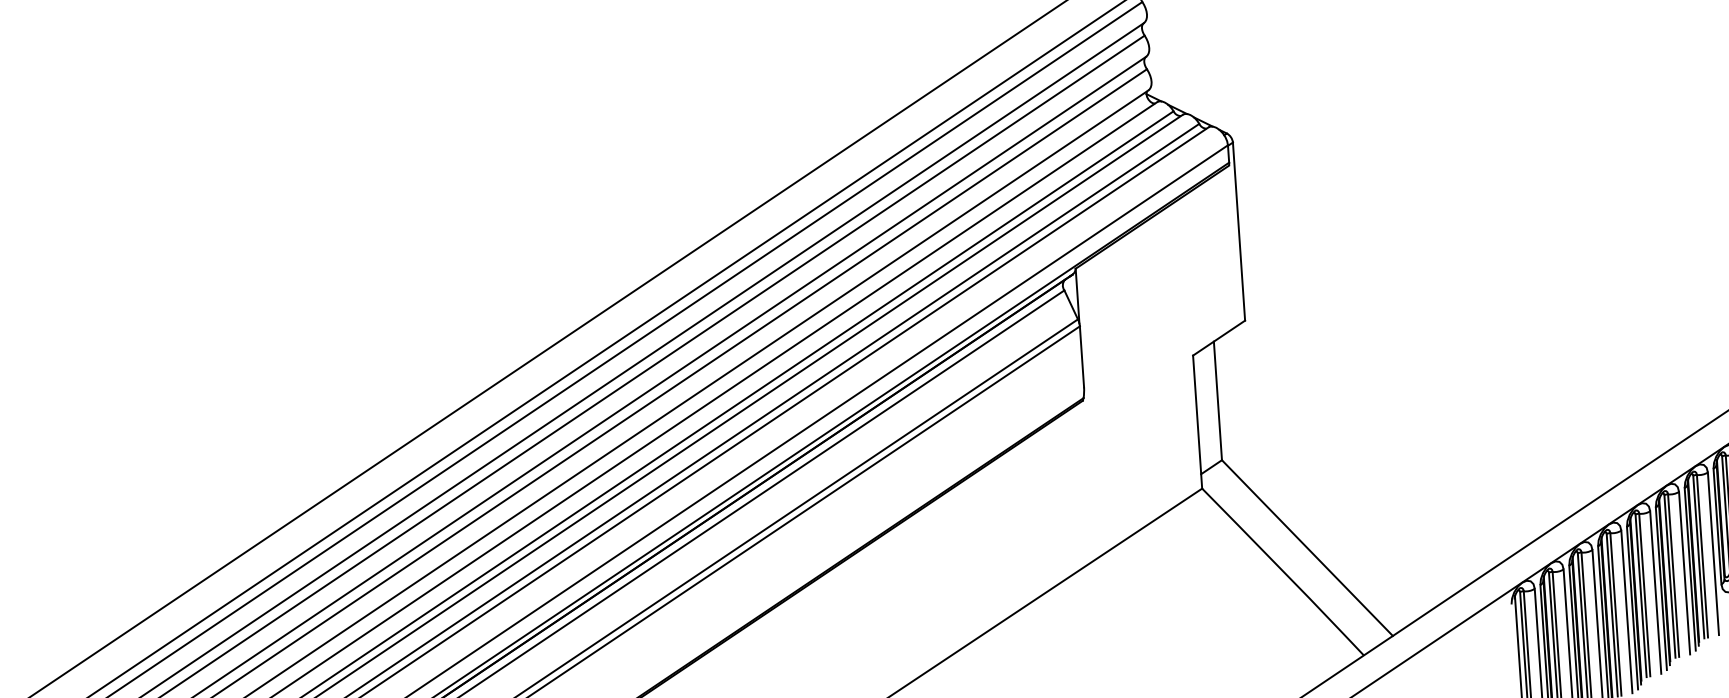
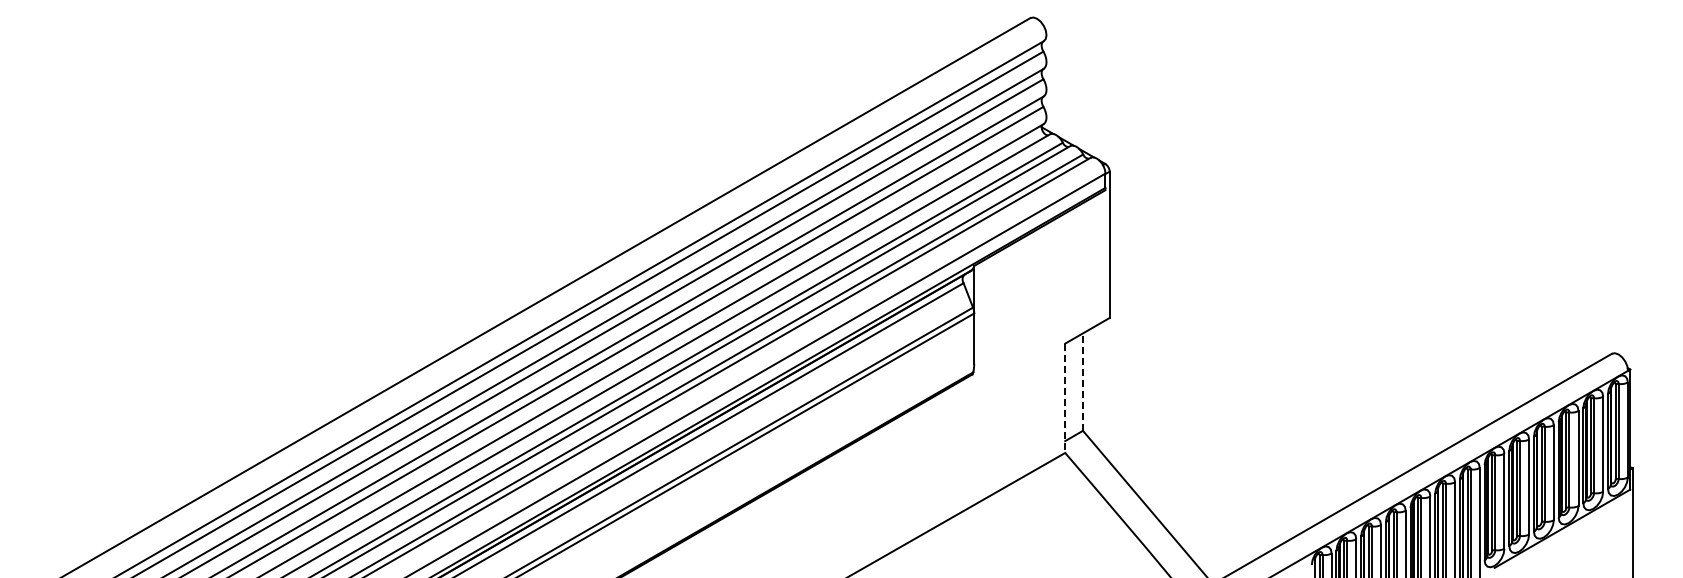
line: (1218, 401) -> (1083, 382), solid -> dashed
line: (1197, 422) -> (1065, 398), solid -> dashed

